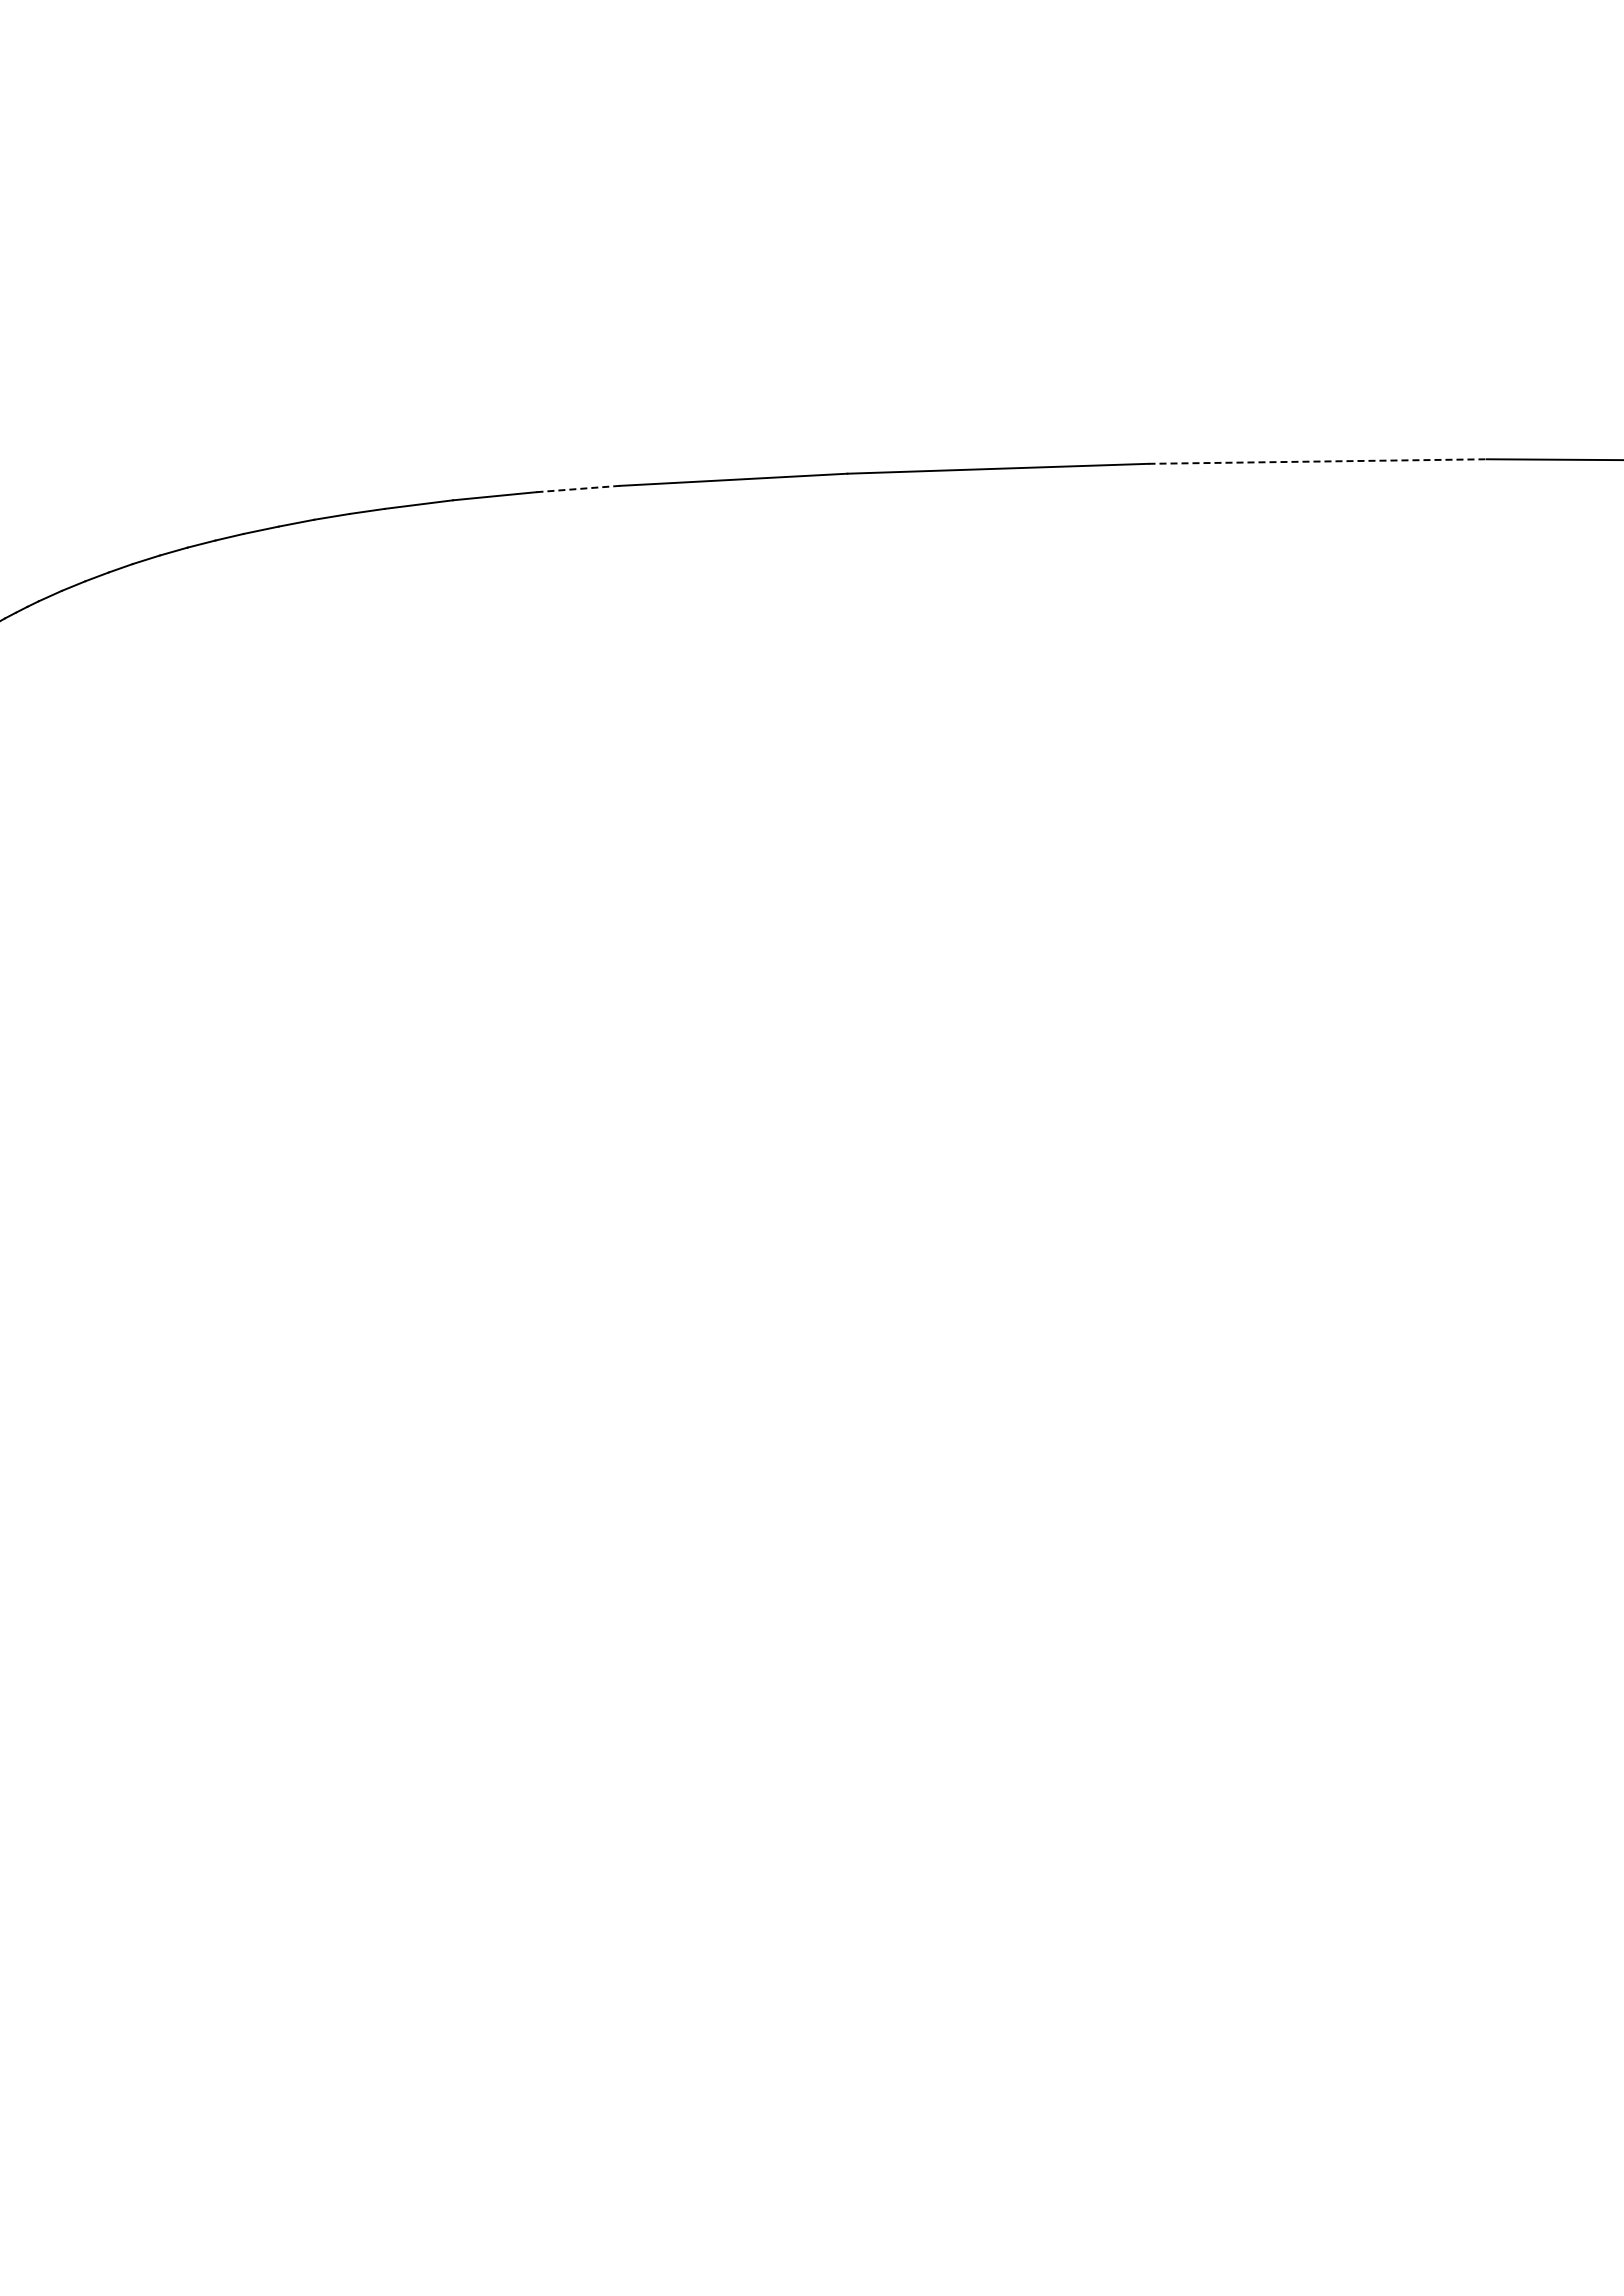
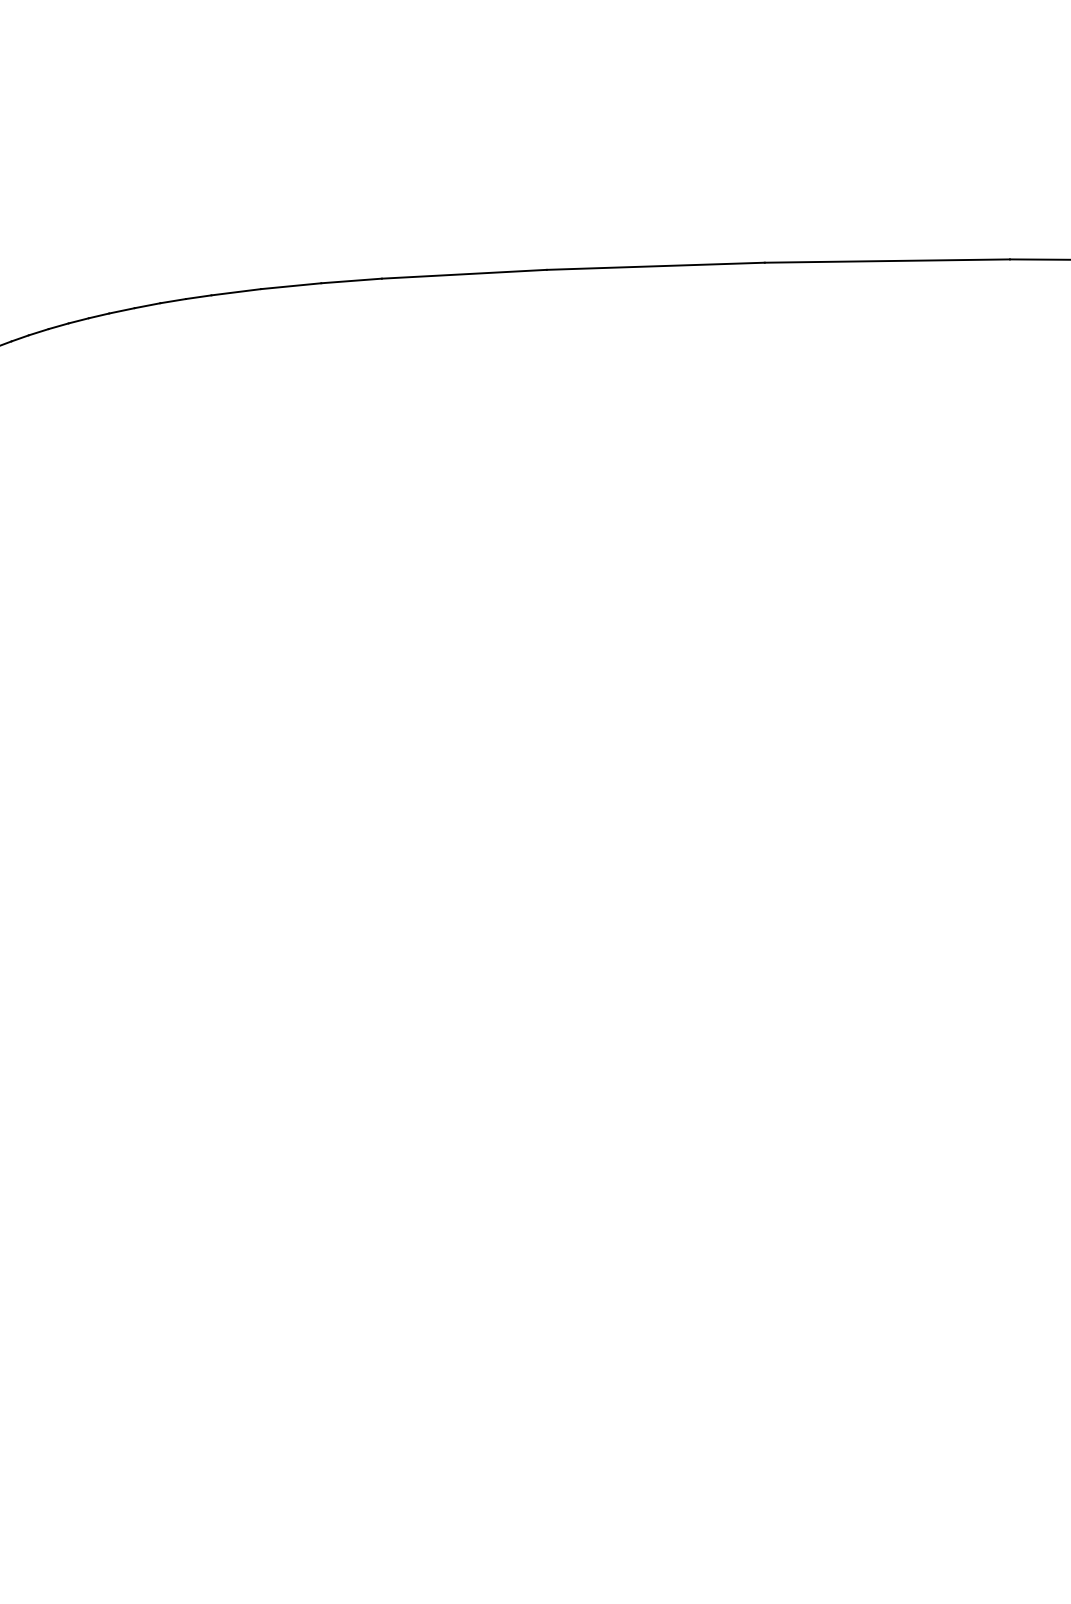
line: (1318, 461) -> (887, 261), dashed -> solid
line: (578, 489) -> (351, 281), dashed -> solid

